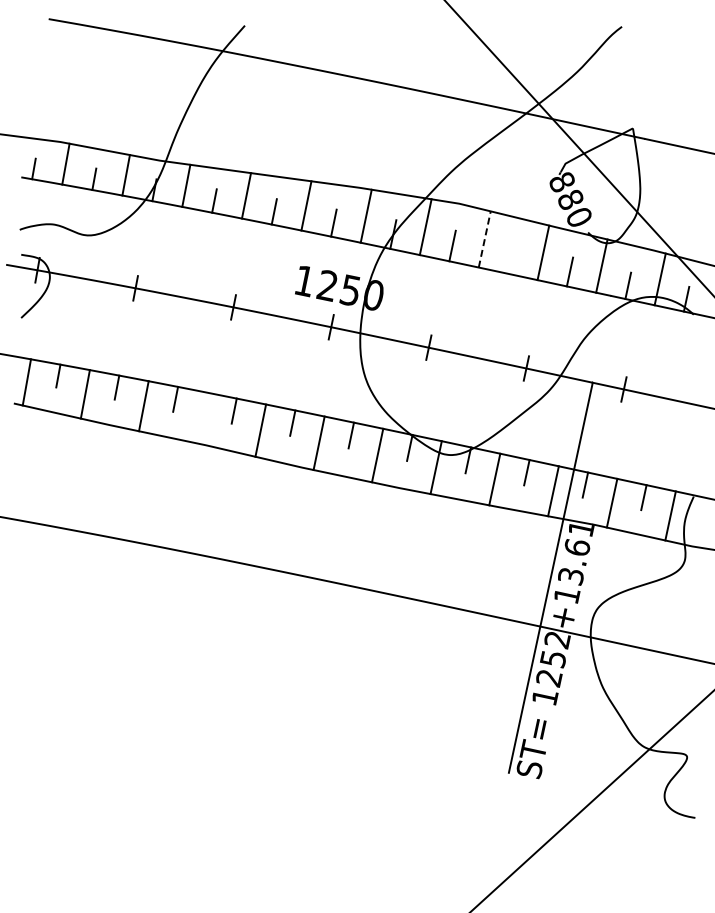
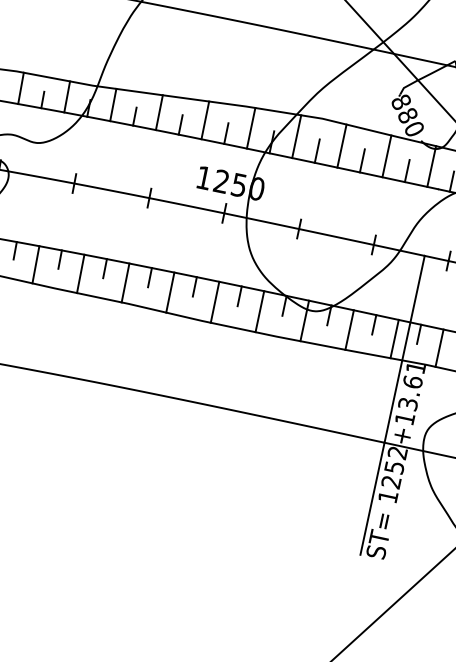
line: (484, 239) -> (341, 146), dashed -> solid
line: (511, 258) -> (362, 160), added
line: (202, 417) -> (125, 282), added

